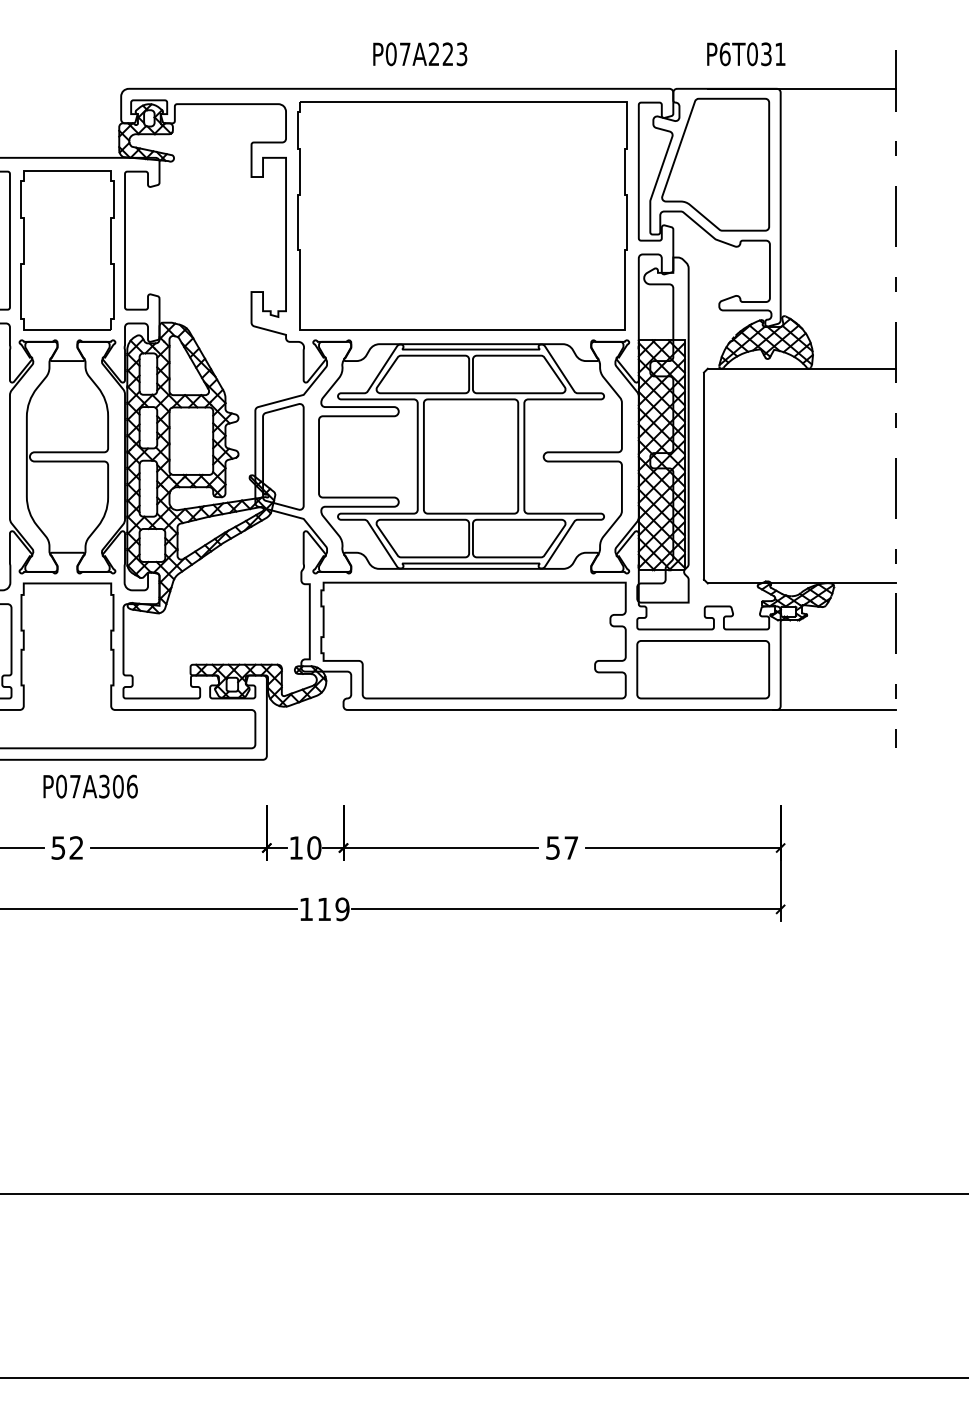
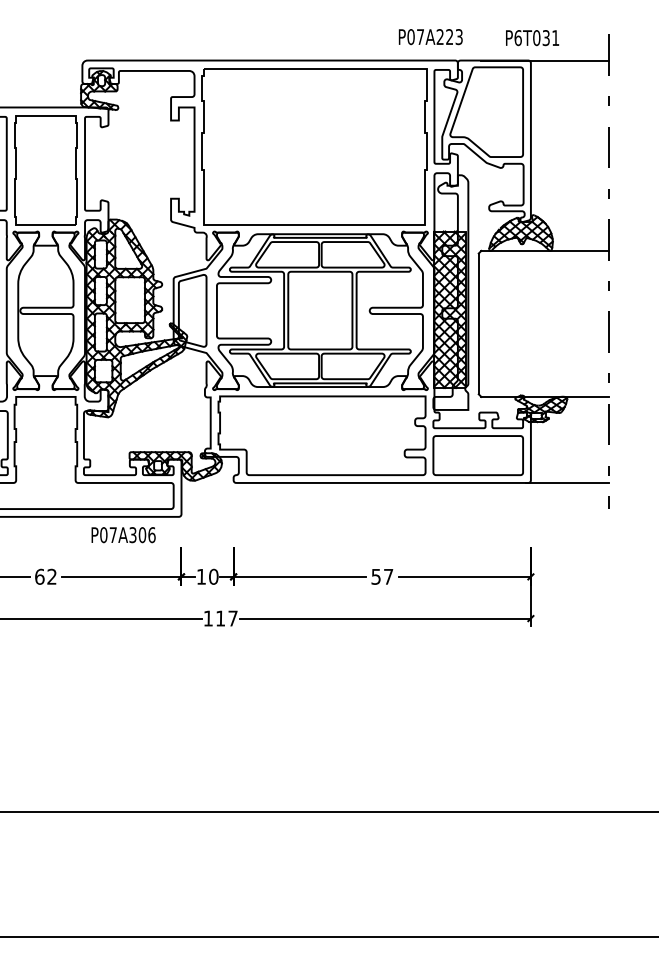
text: (419, 54) -> (430, 37), moved
text: (746, 54) -> (532, 38), moved
text: (90, 787) -> (123, 535), moved
text: (58, 847) -> (39, 576), 52 -> 62
text: (341, 909) -> (232, 618), 119 -> 117

